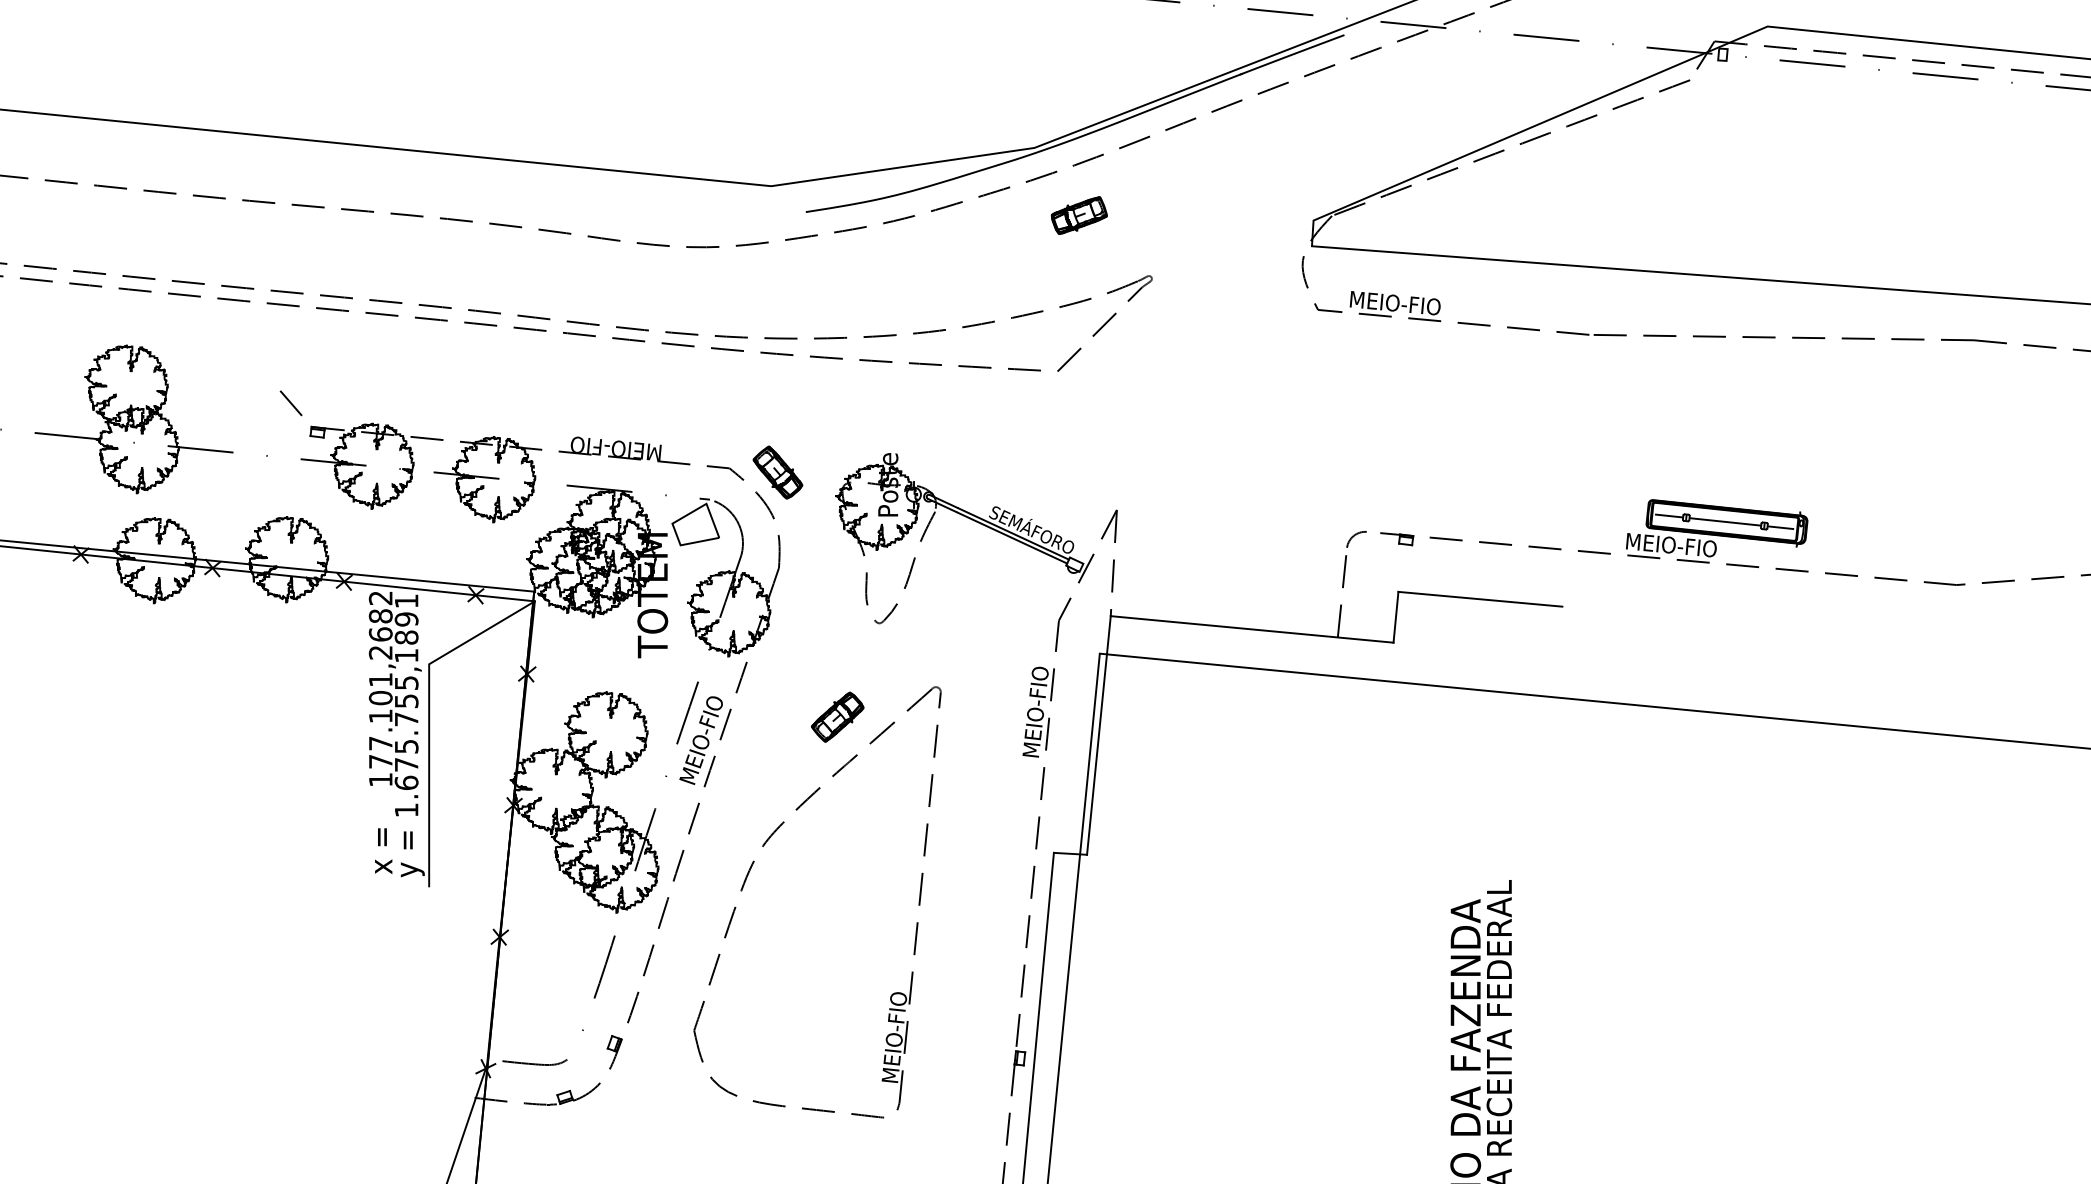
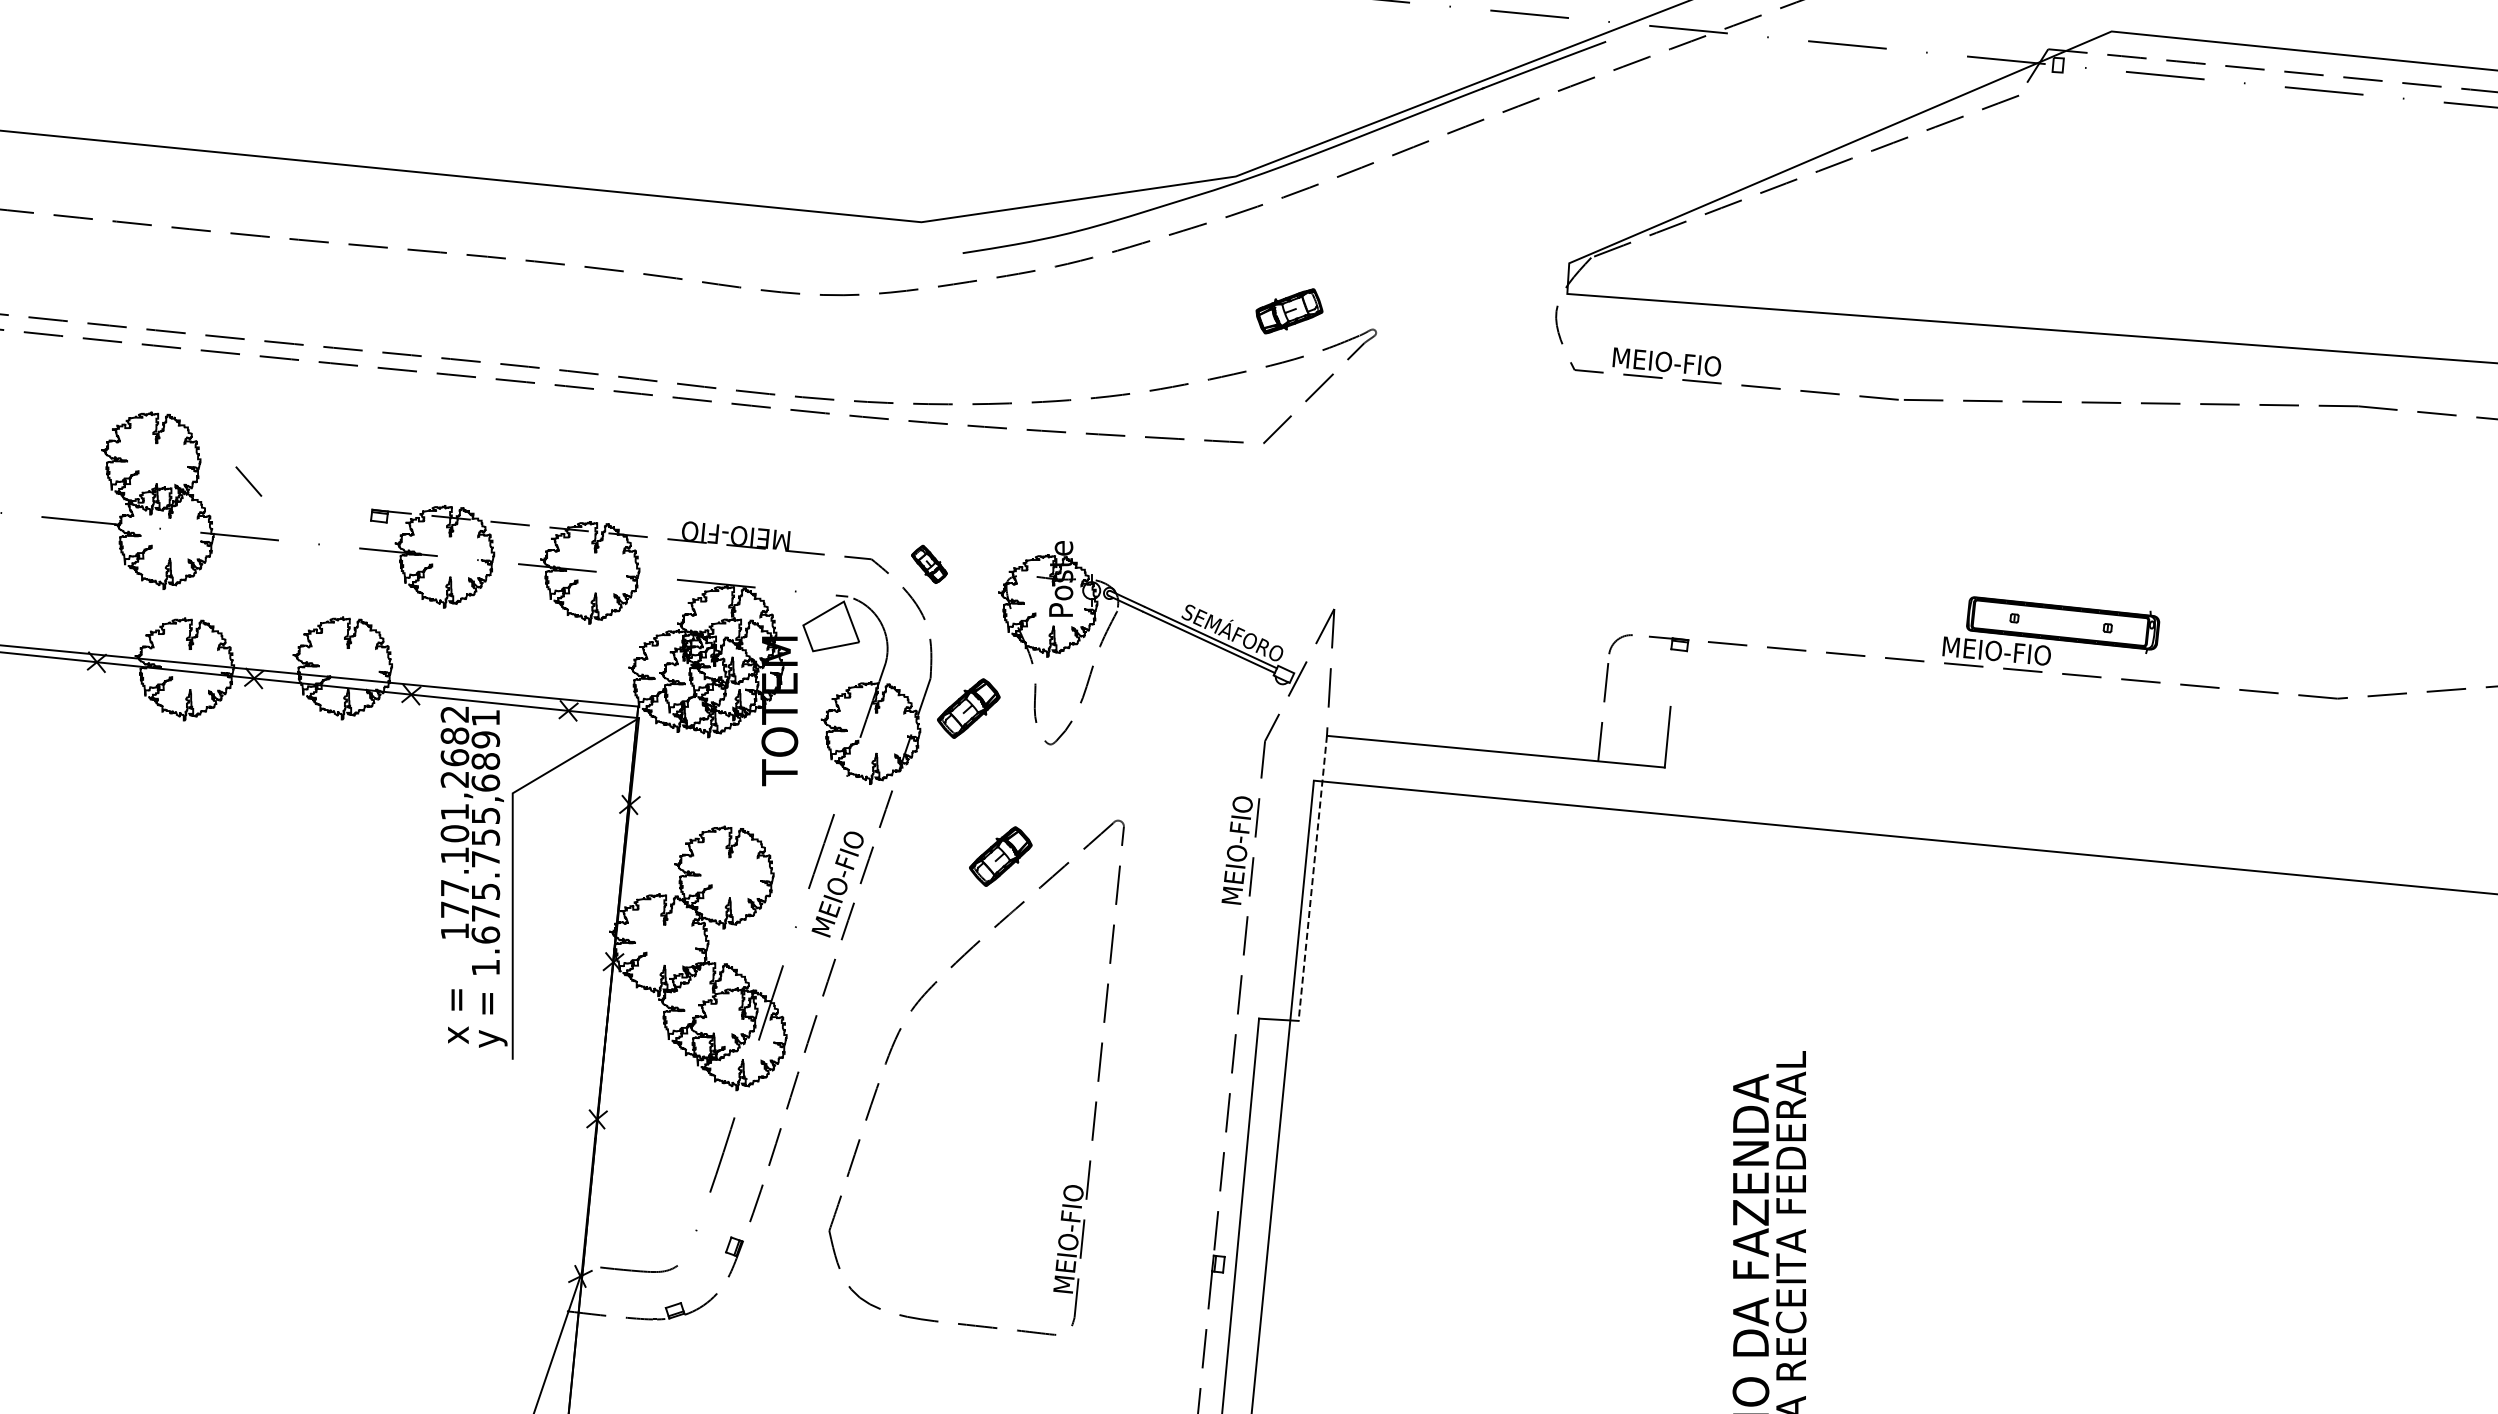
part: (1079, 215) -> (1289, 311), moved
line: (290, 403) -> (248, 481), moved
part: (778, 472) -> (929, 564), size x0.6
line: (1668, 515) -> (1993, 615), removed
line: (1724, 521) -> (2060, 622), removed
line: (1780, 527) -> (2127, 629), removed
part: (810, 593) -> (968, 708), added
line: (1480, 599) -> (1768, 715), removed
text: (406, 655) -> (485, 782), 1.675.755,1891 -> 1.675.755,6891
line: (1098, 735) -> (1312, 878), solid -> dashed

